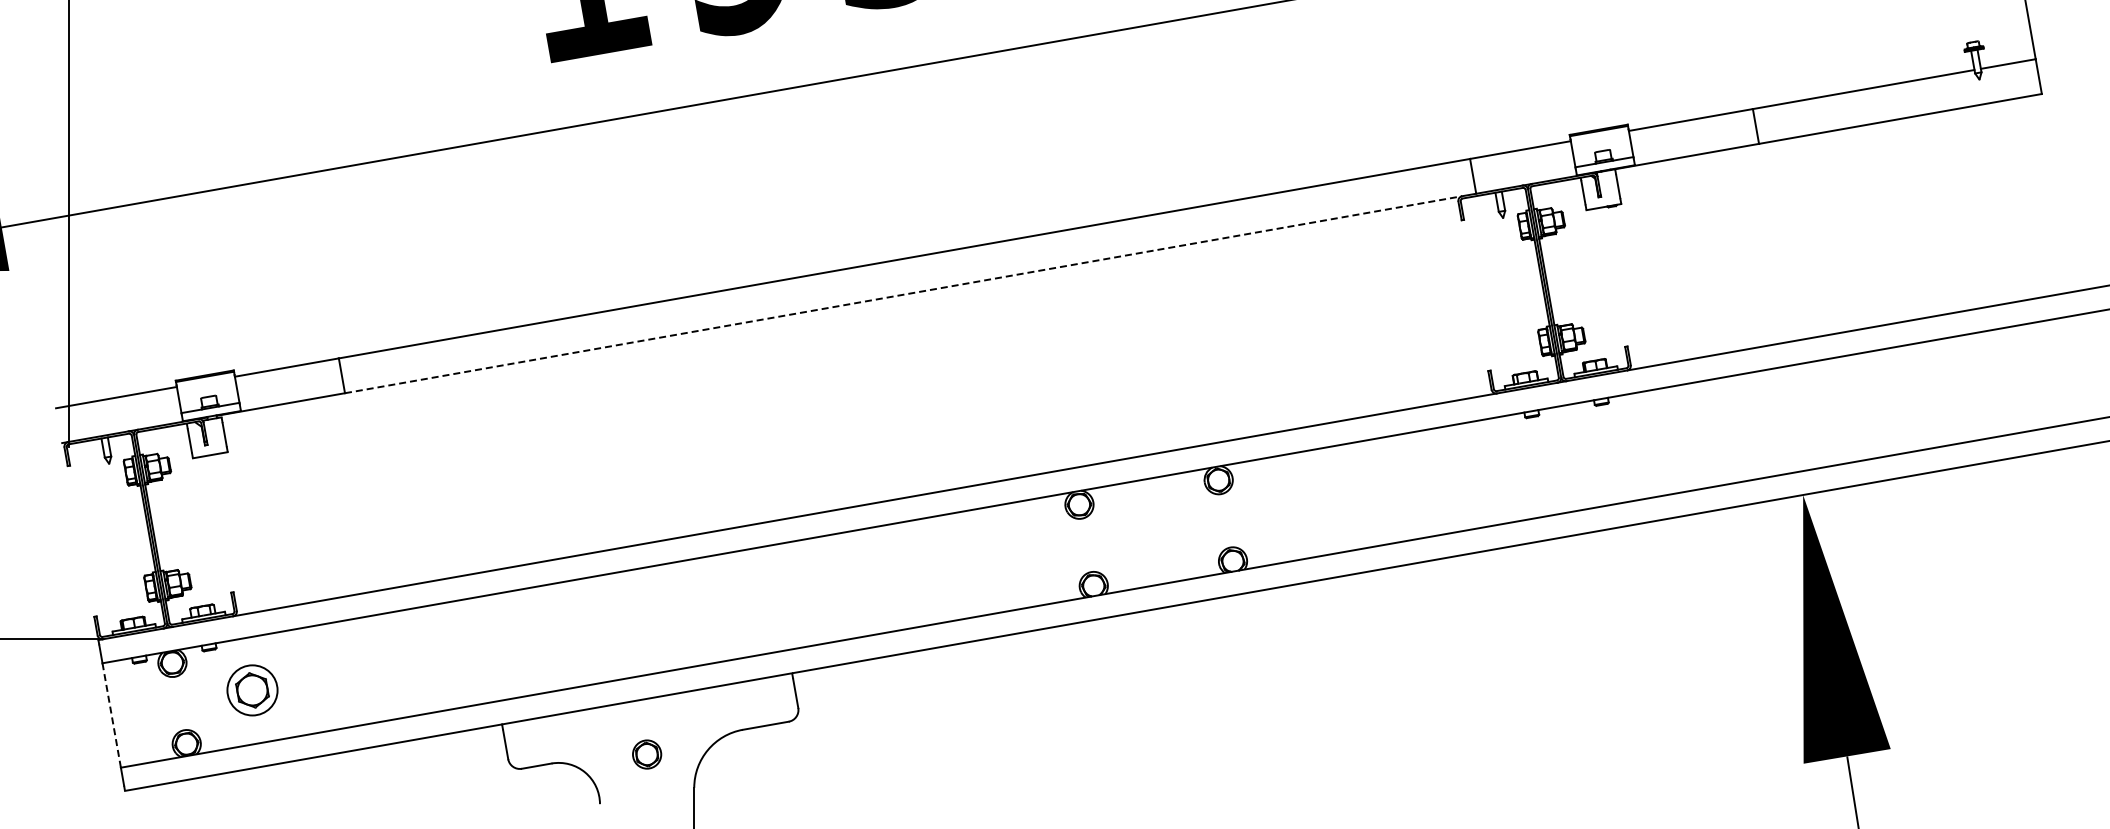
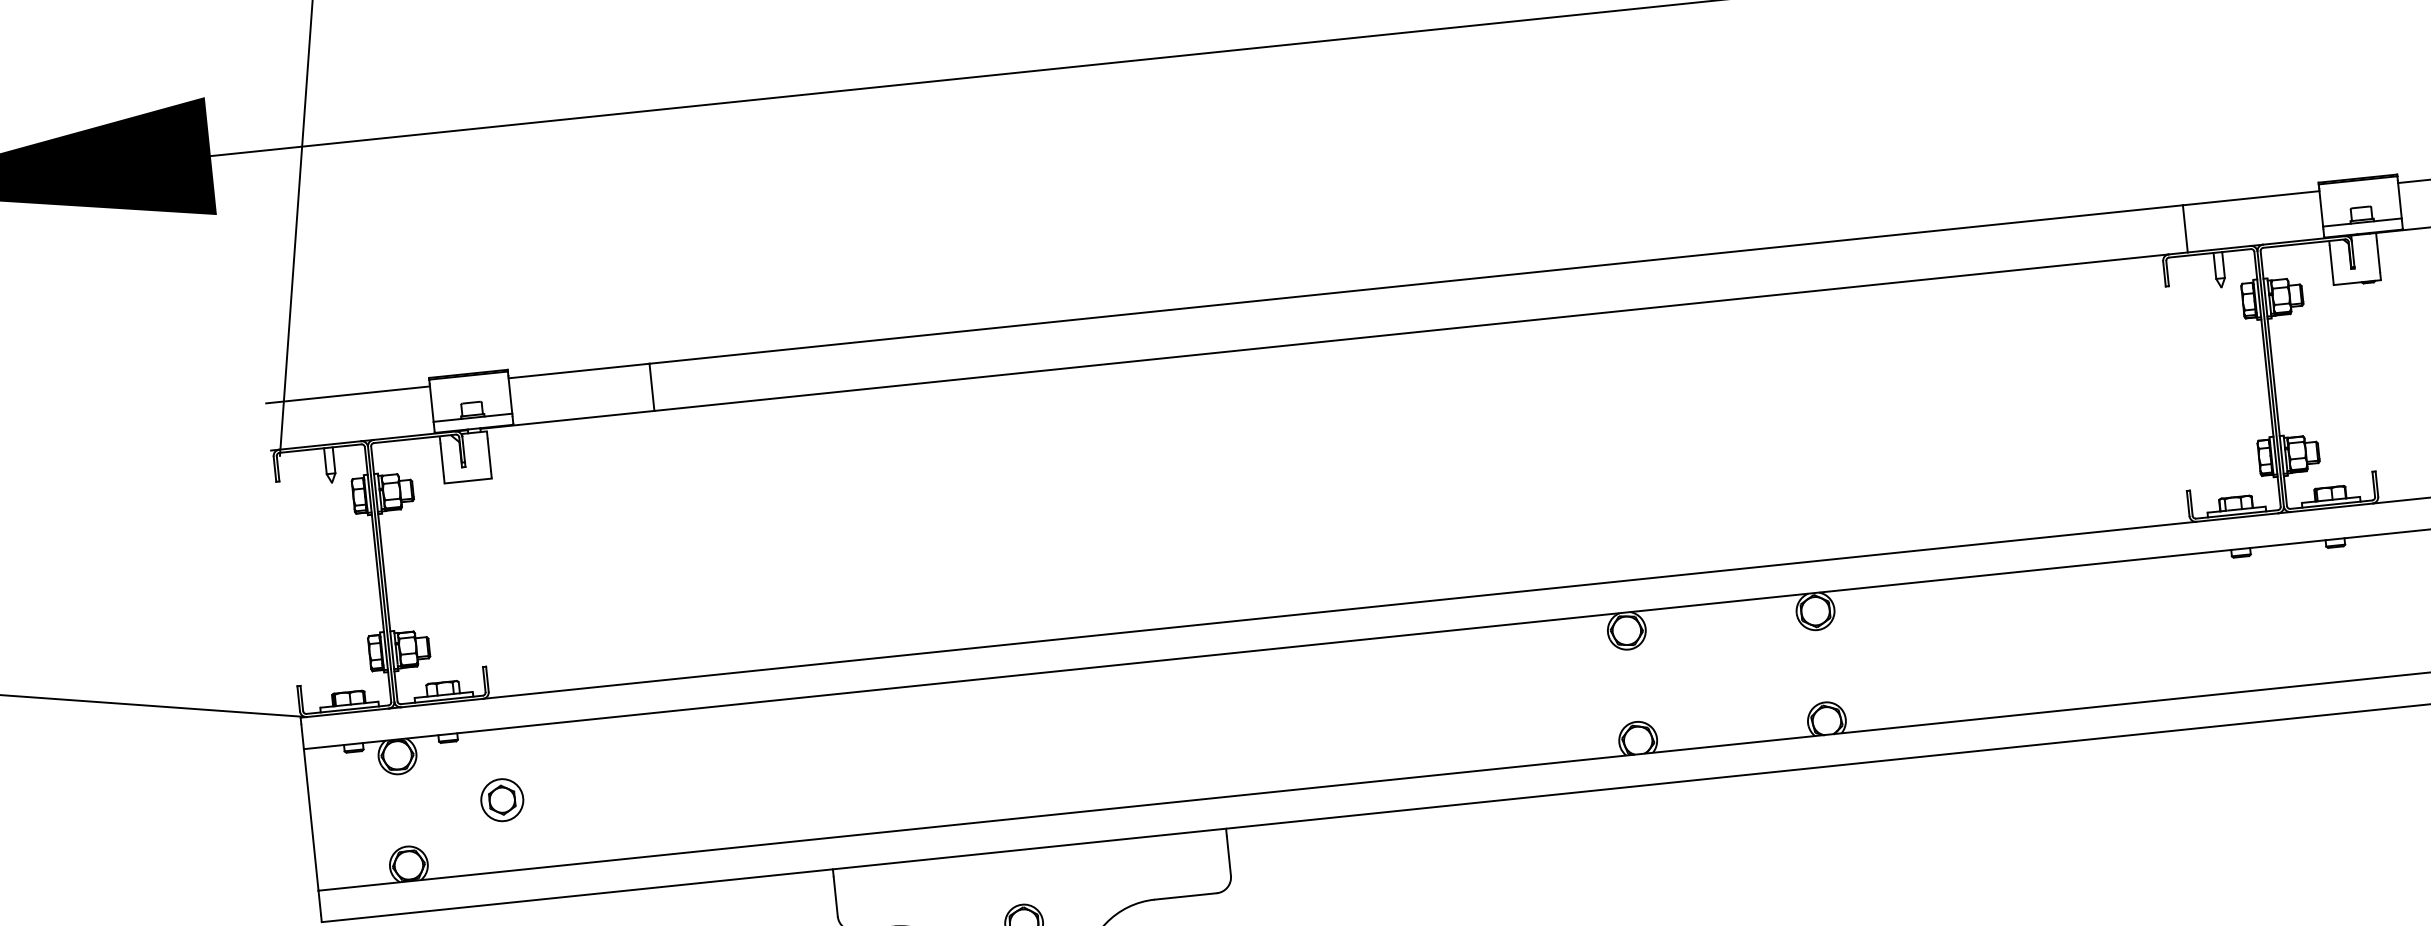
line: (904, 294) -> (1412, 332), dashed -> solid
part: (252, 690) -> (502, 799), size x0.62
line: (111, 715) -> (310, 819), dashed -> solid

